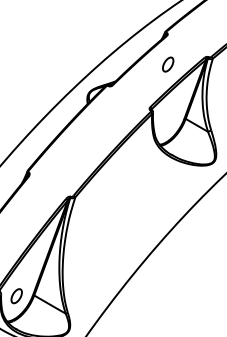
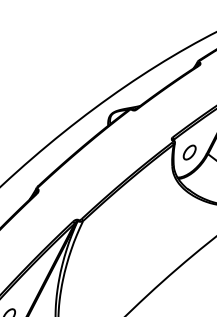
part: (168, 64) -> (190, 152), moved

